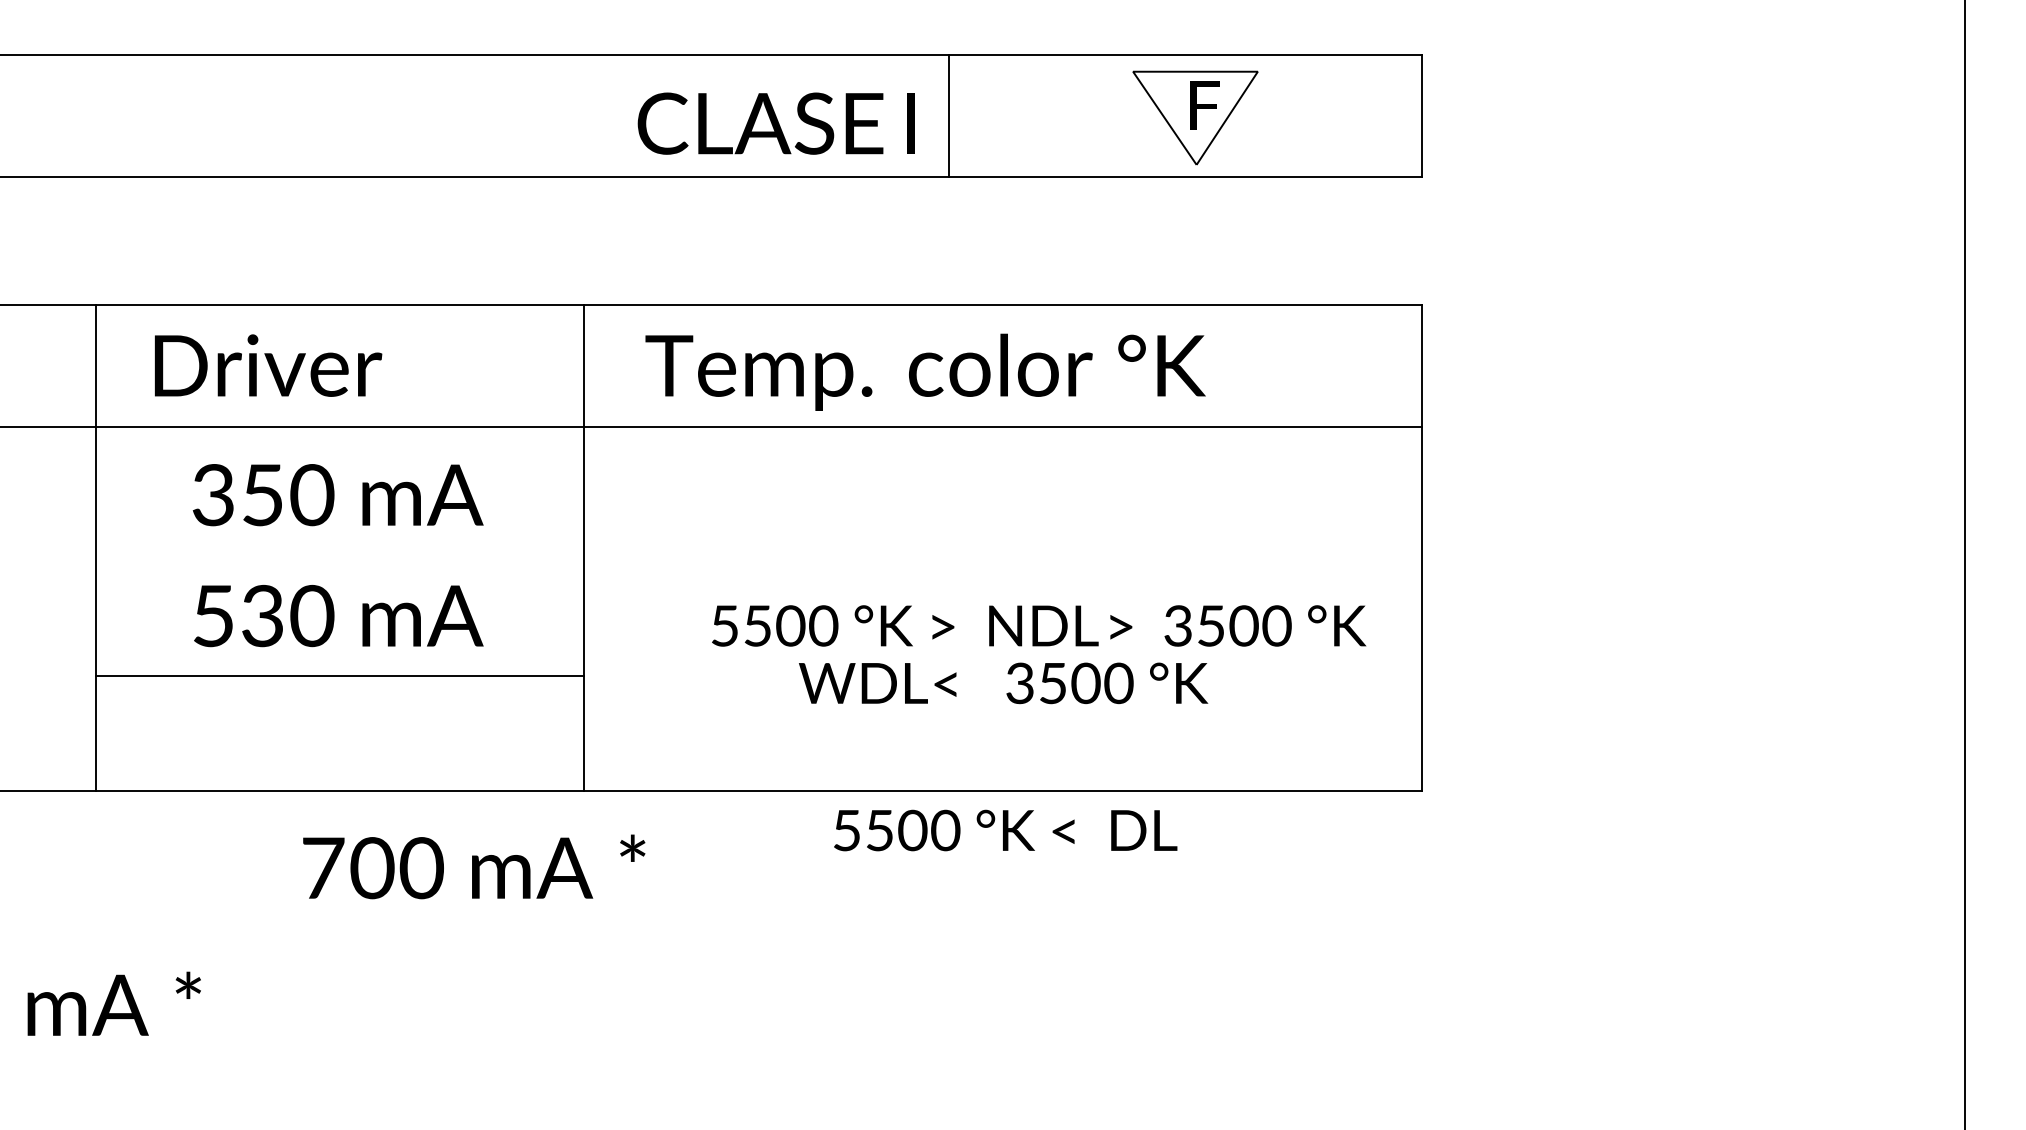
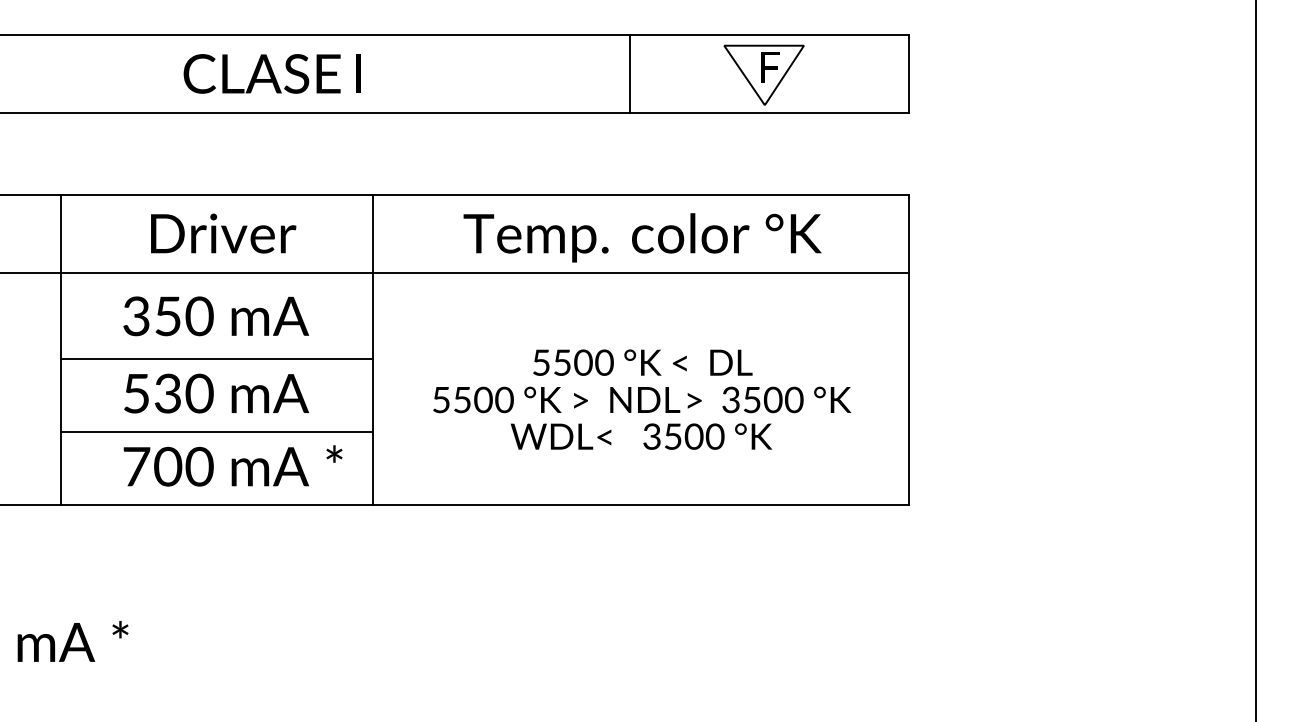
line: (948, 115) -> (629, 73), moved
text: (775, 123) -> (271, 73), moved
text: (268, 365) -> (223, 233), moved
text: (925, 371) -> (642, 237), moved
line: (340, 562) -> (217, 359), added
text: (1039, 625) -> (642, 399), moved
text: (1005, 830) -> (642, 362), moved
text: (473, 866) -> (232, 465), moved

